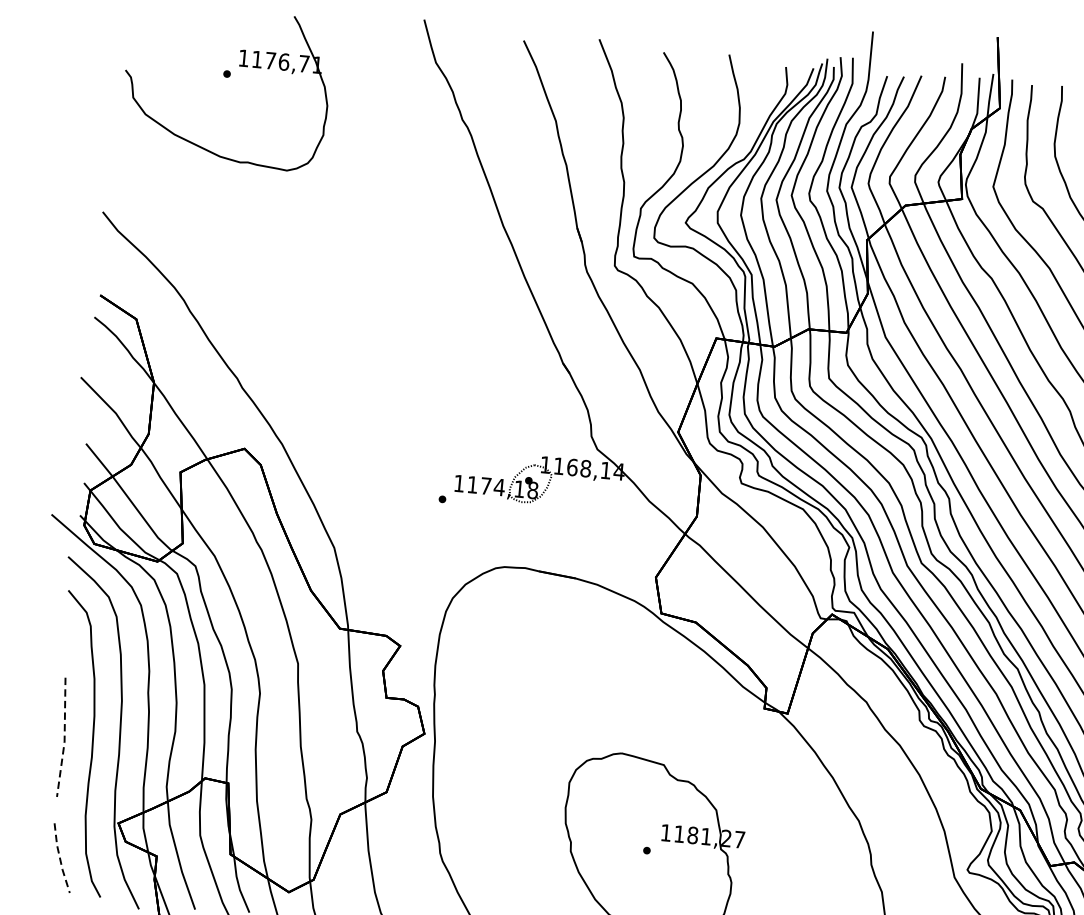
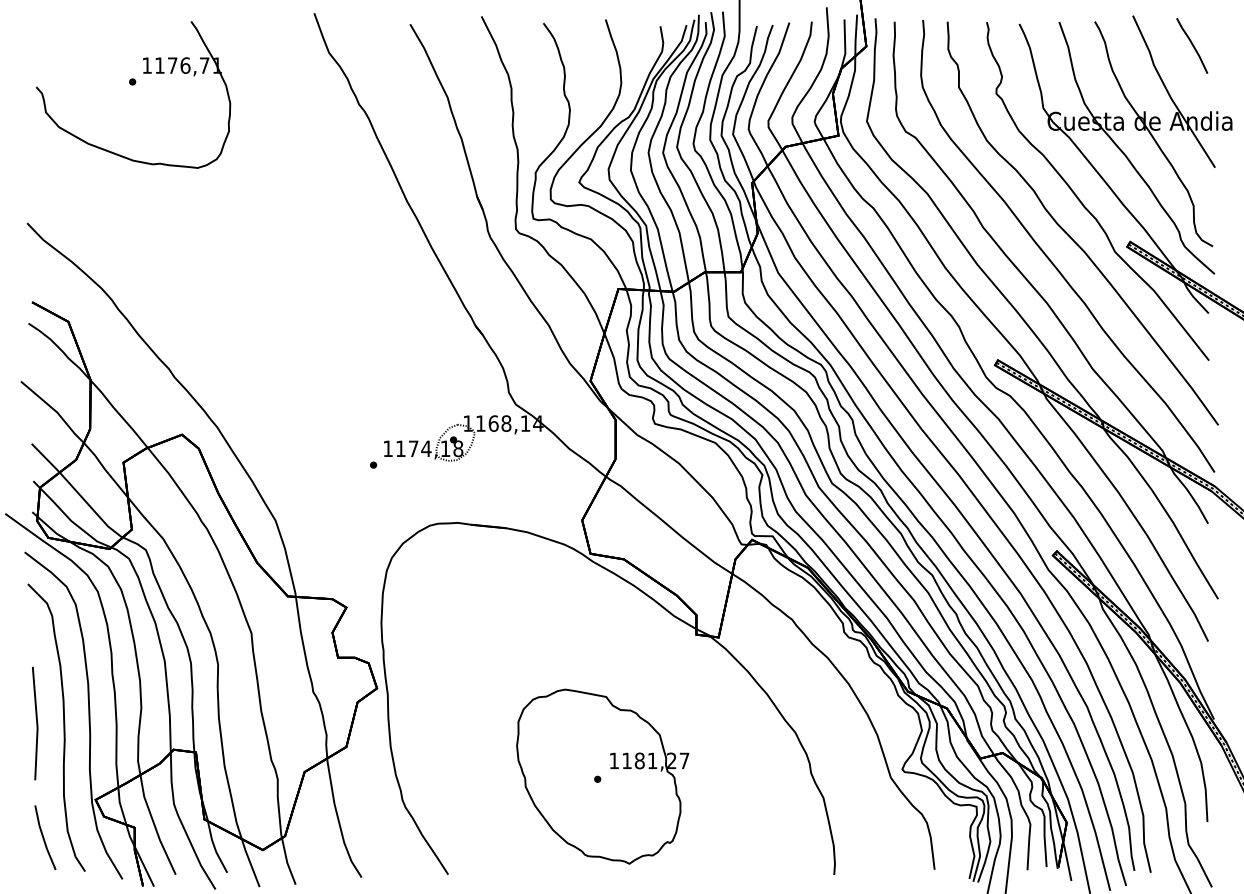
line: (64, 738) -> (37, 724), dashed -> solid
line: (60, 858) -> (43, 838), dashed -> solid

